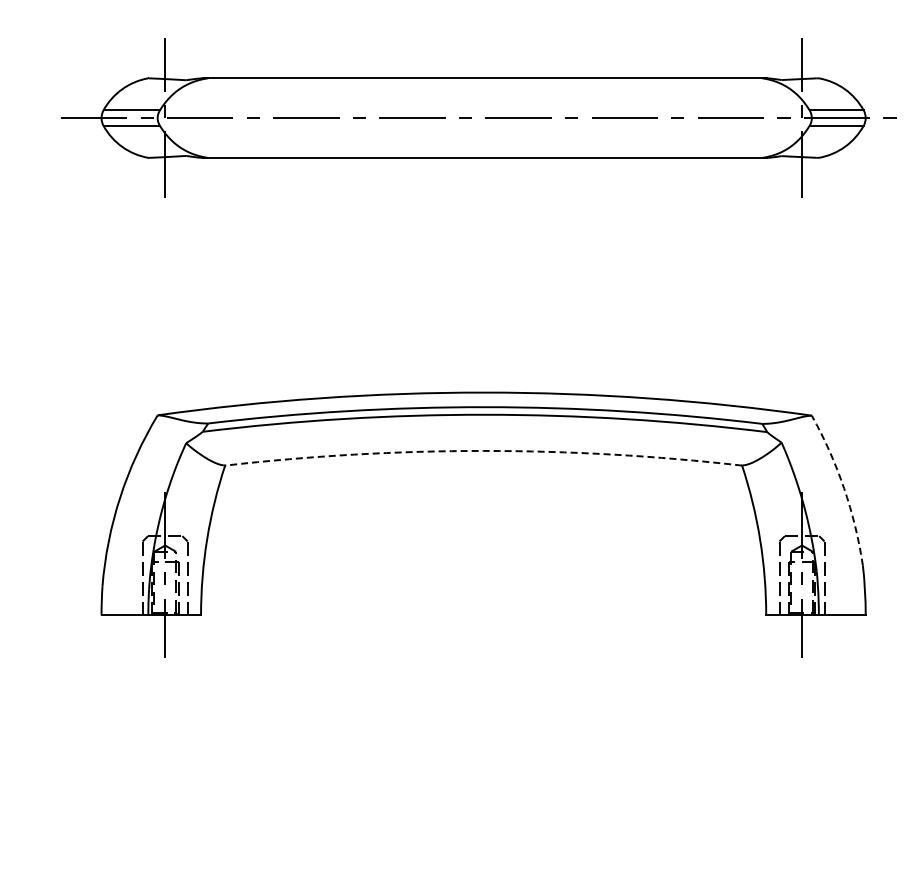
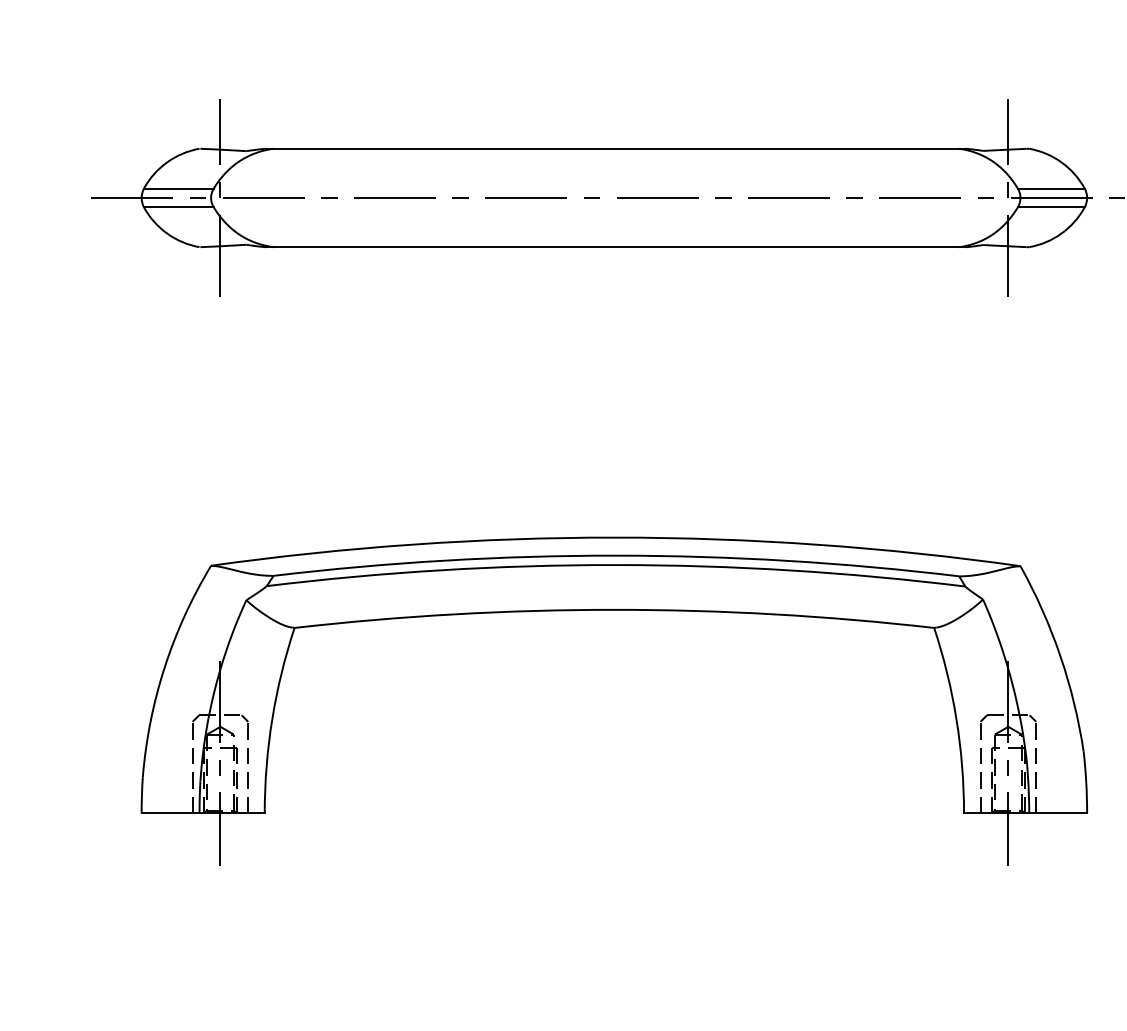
arc: (483, 450) -> (614, 609), dashed -> solid
arc: (844, 488) -> (1060, 656), dashed -> solid

